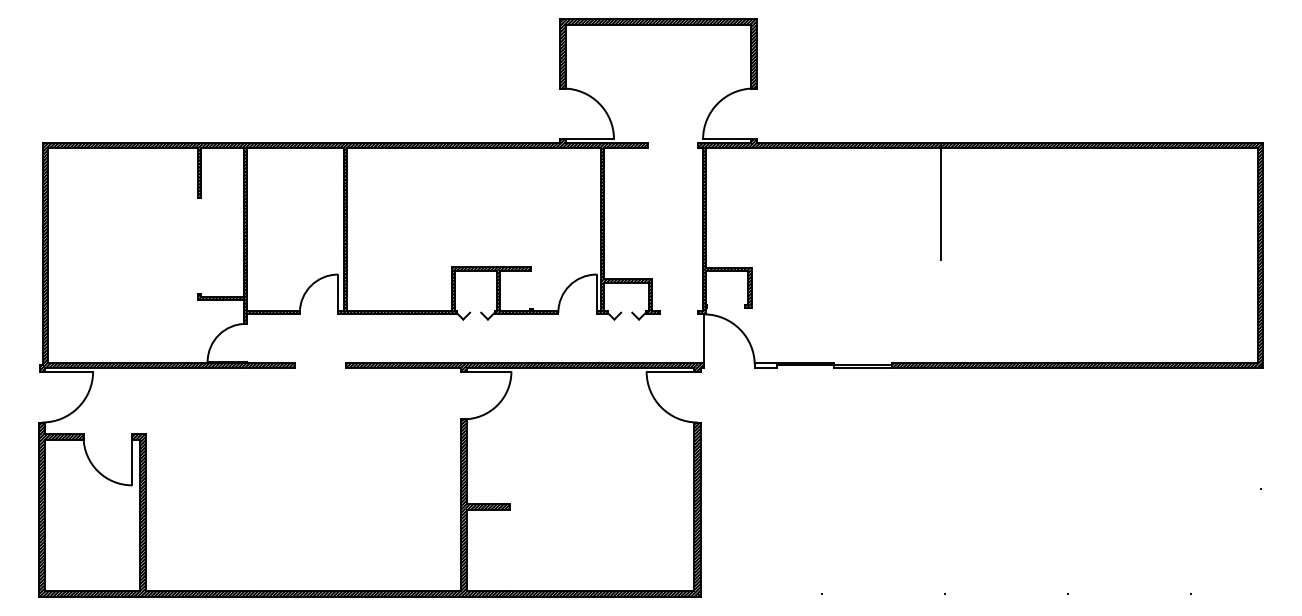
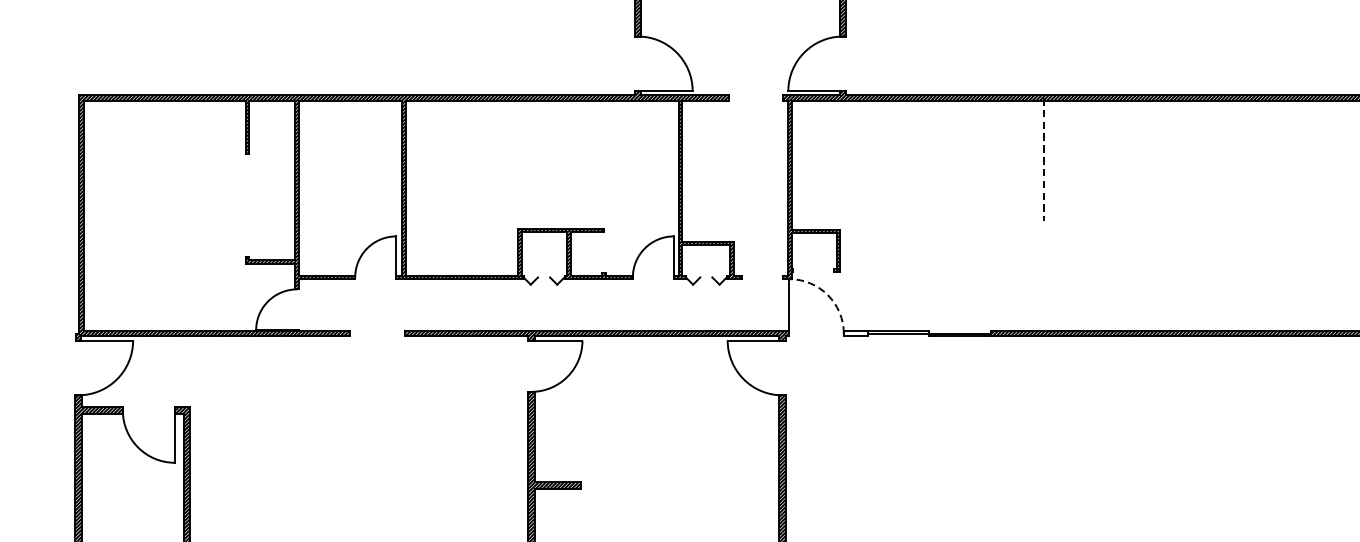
line: (940, 203) -> (1043, 160), solid -> dashed
arc: (739, 329) -> (827, 295), solid -> dashed

